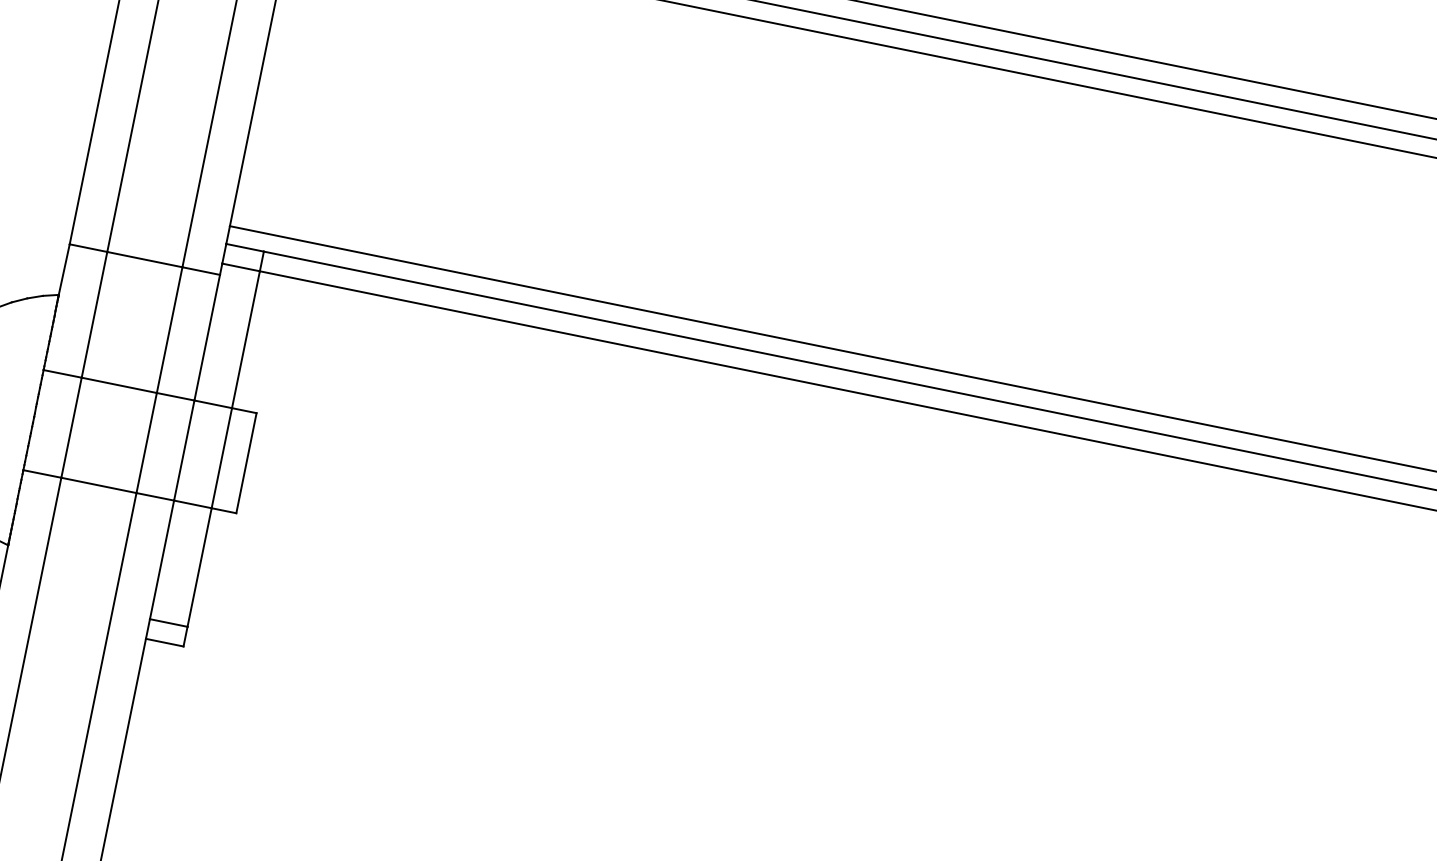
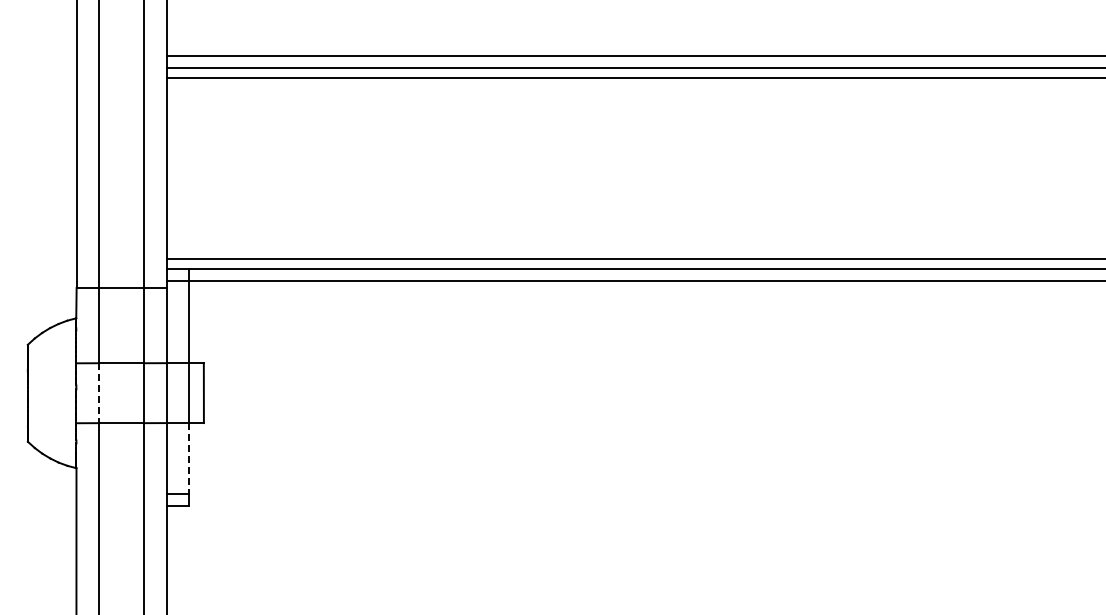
line: (72, 428) -> (99, 393), solid -> dashed
line: (200, 567) -> (189, 458), solid -> dashed

